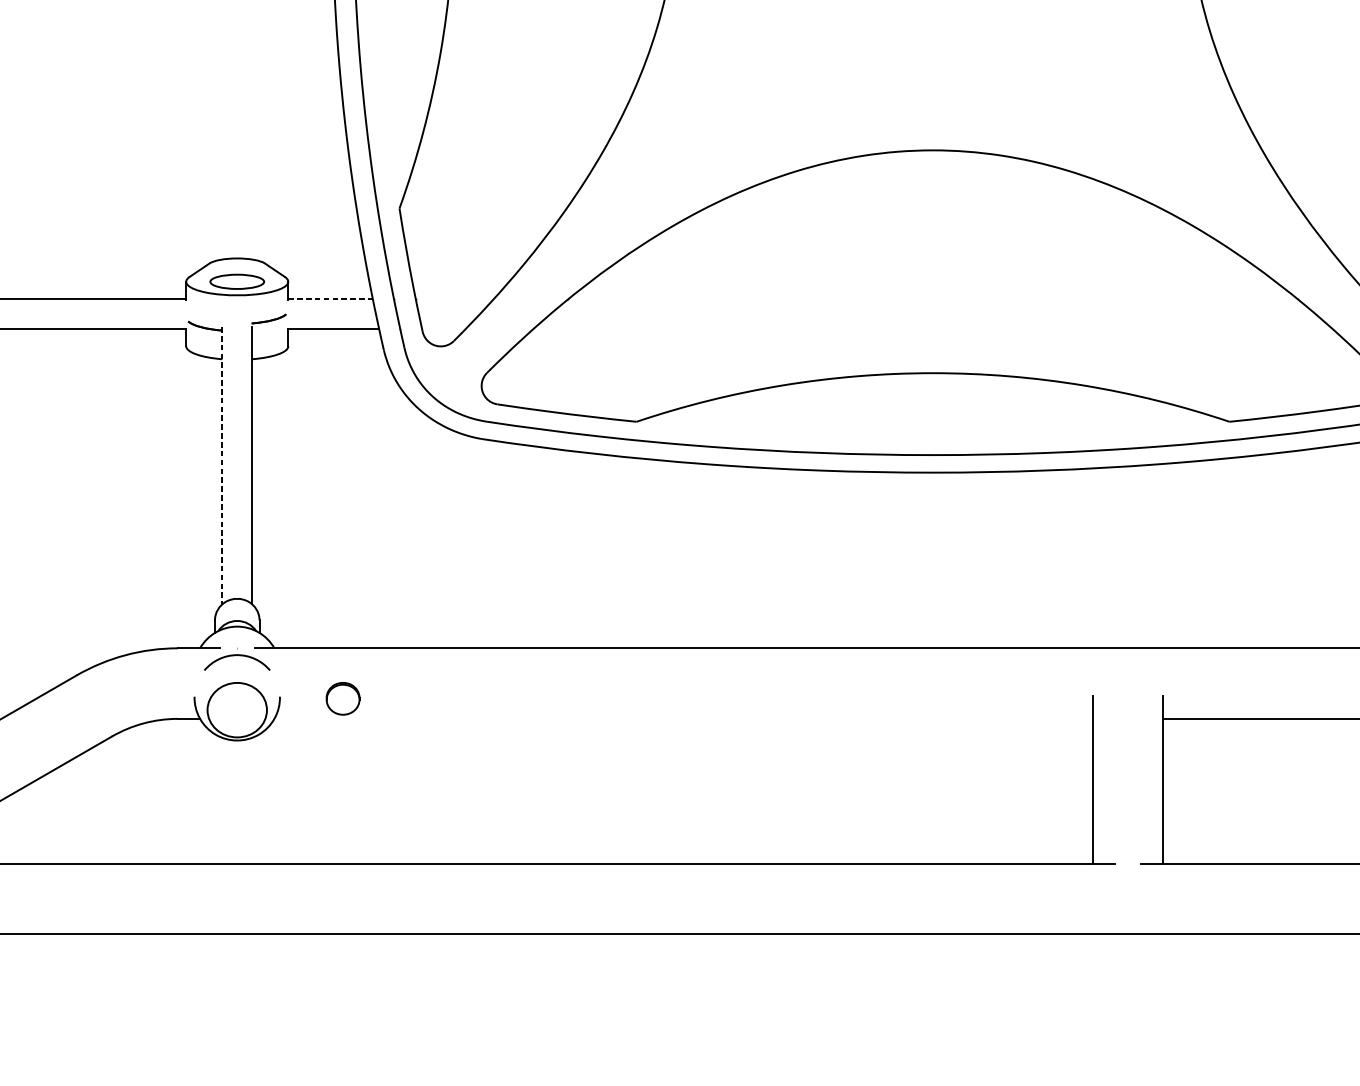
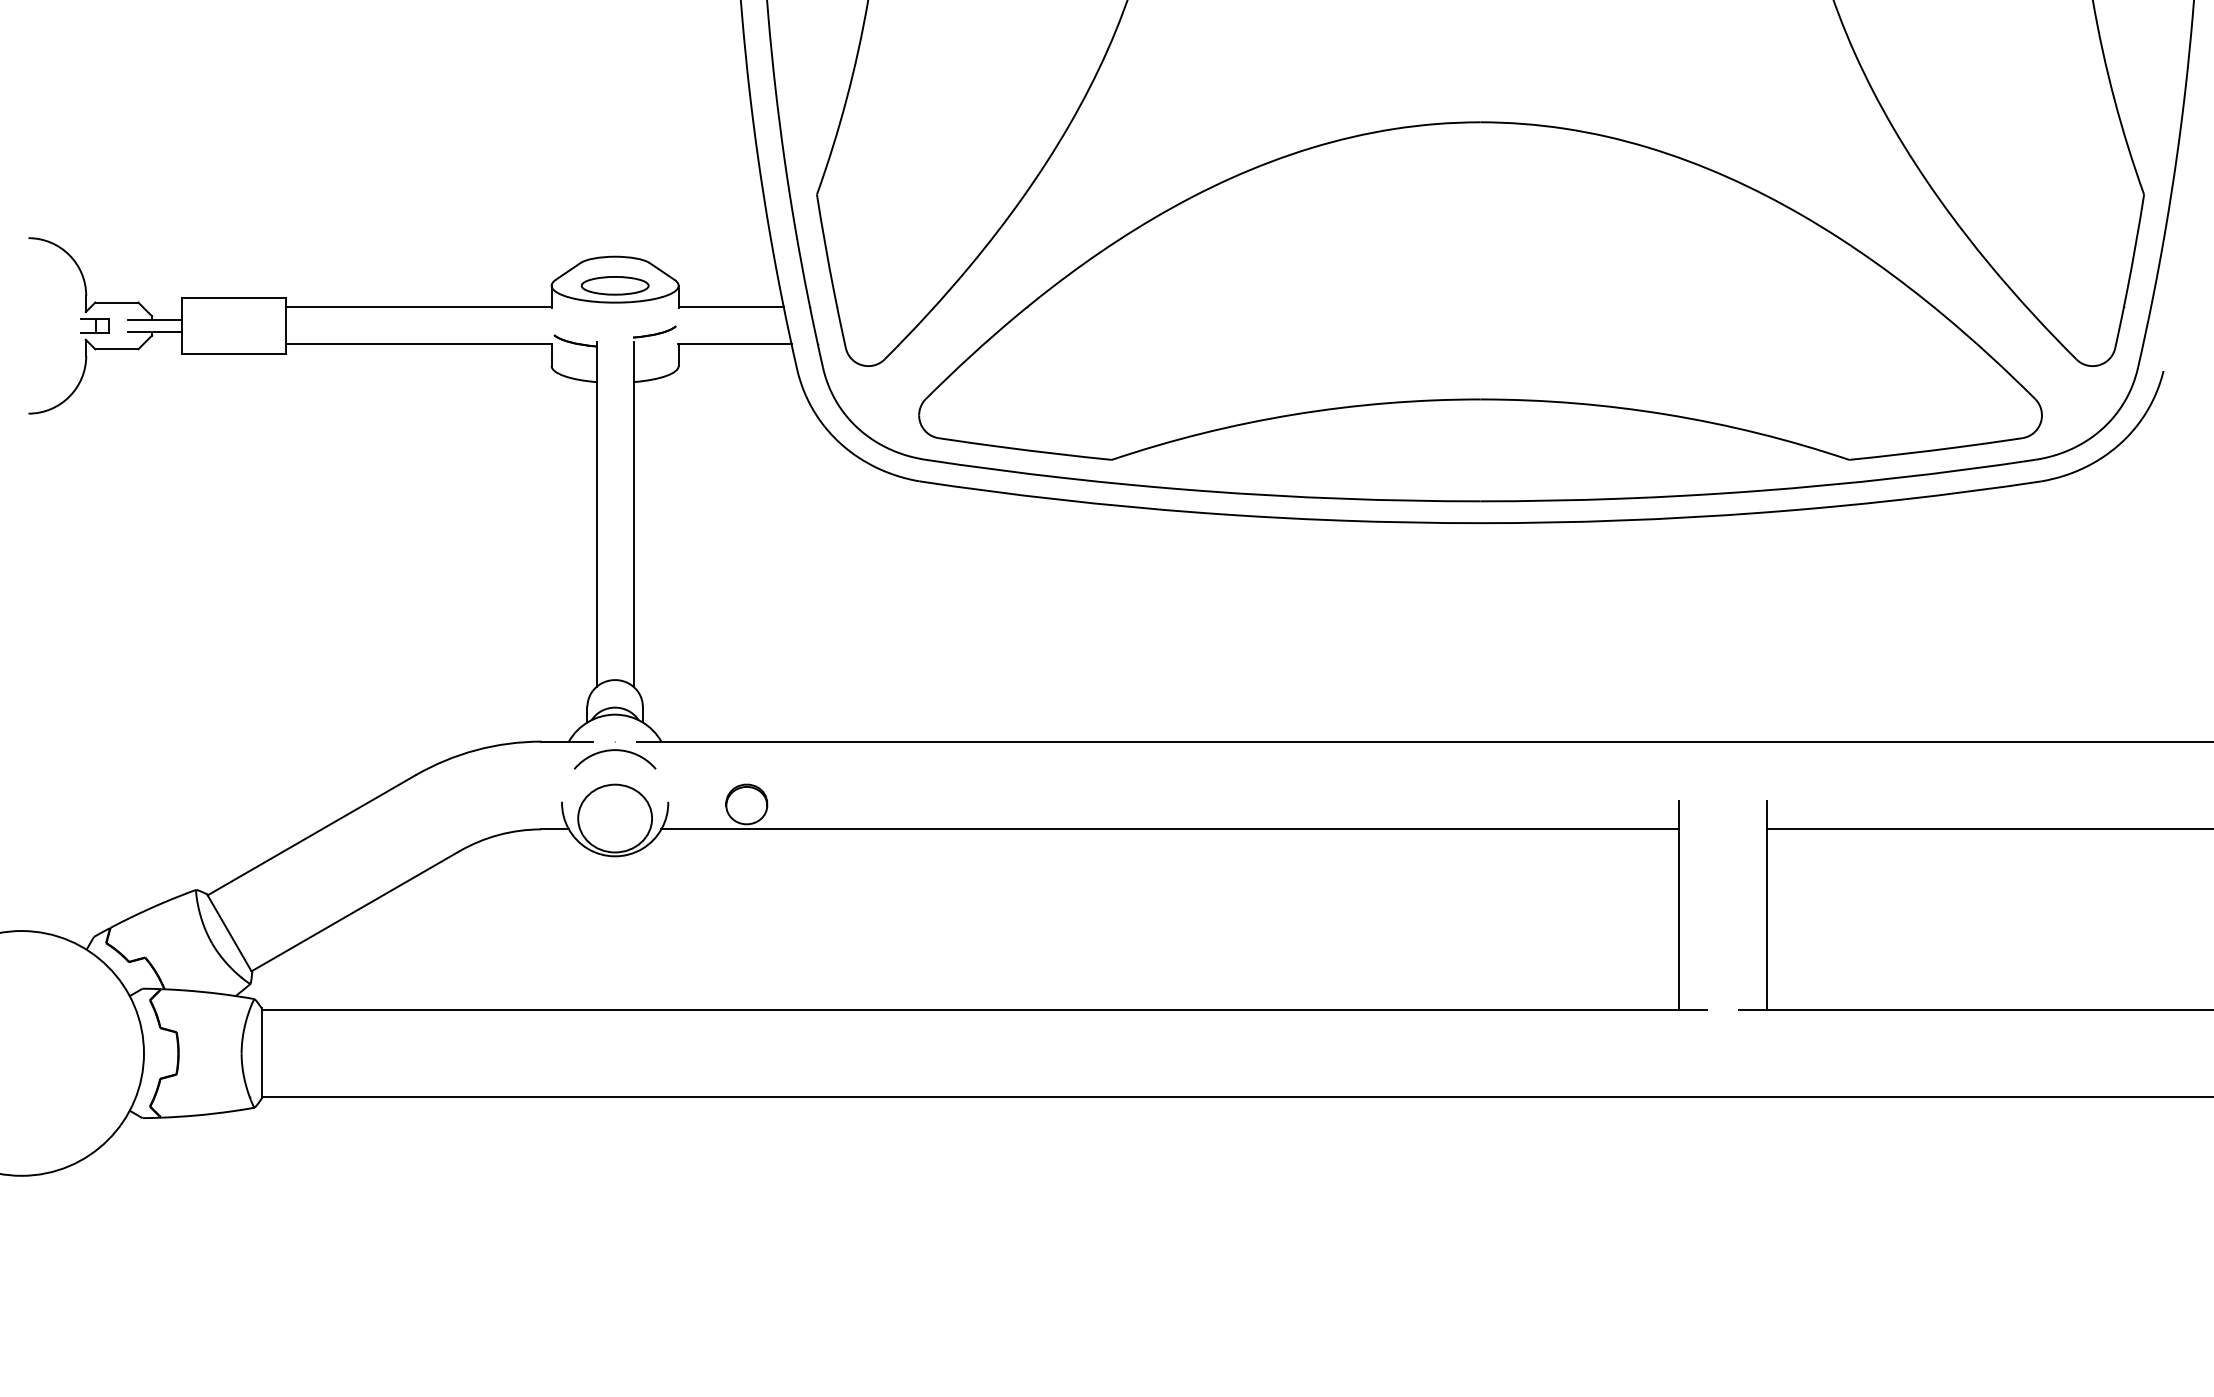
line: (330, 299) -> (731, 307), dashed -> solid
line: (222, 465) -> (596, 514), dashed -> solid
line: (683, 718) -> (1170, 829), added

